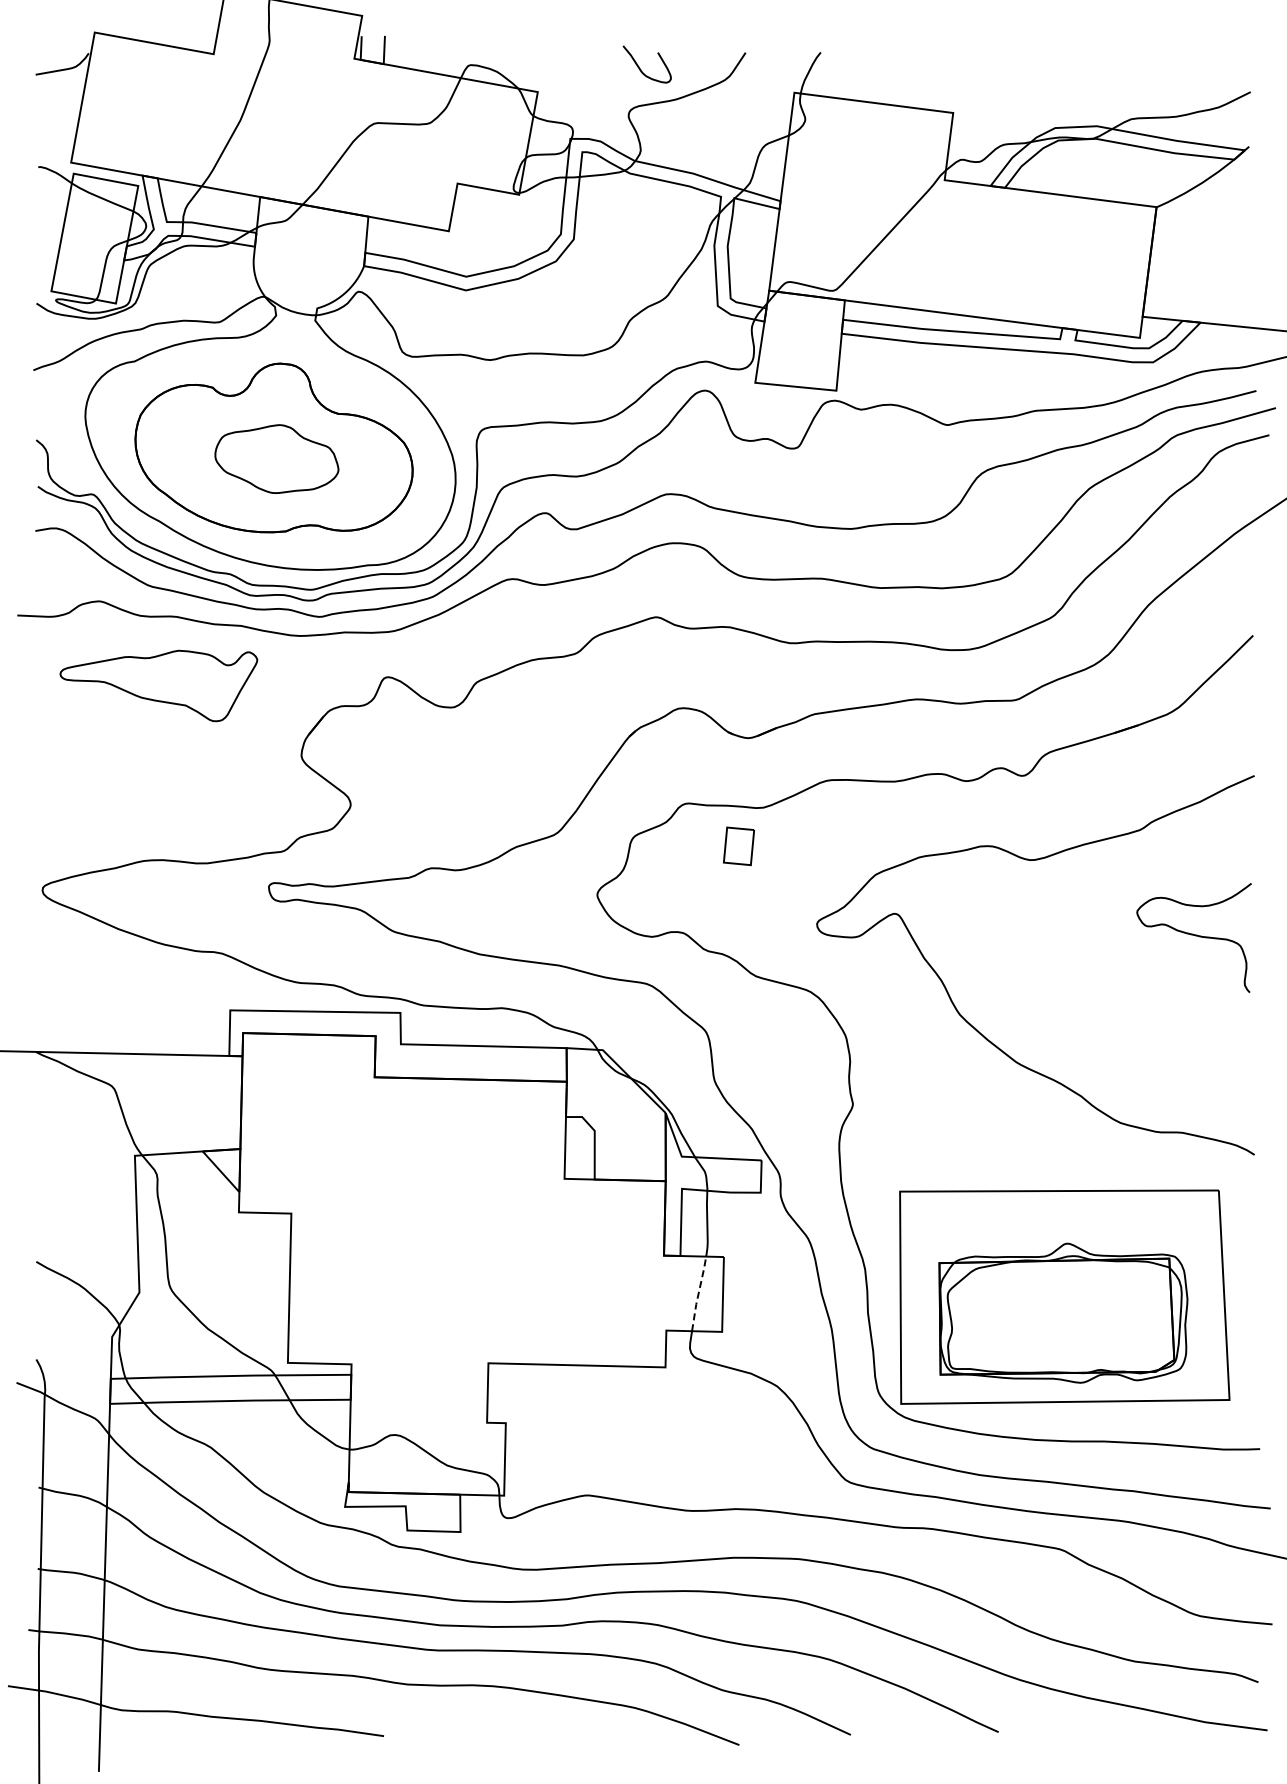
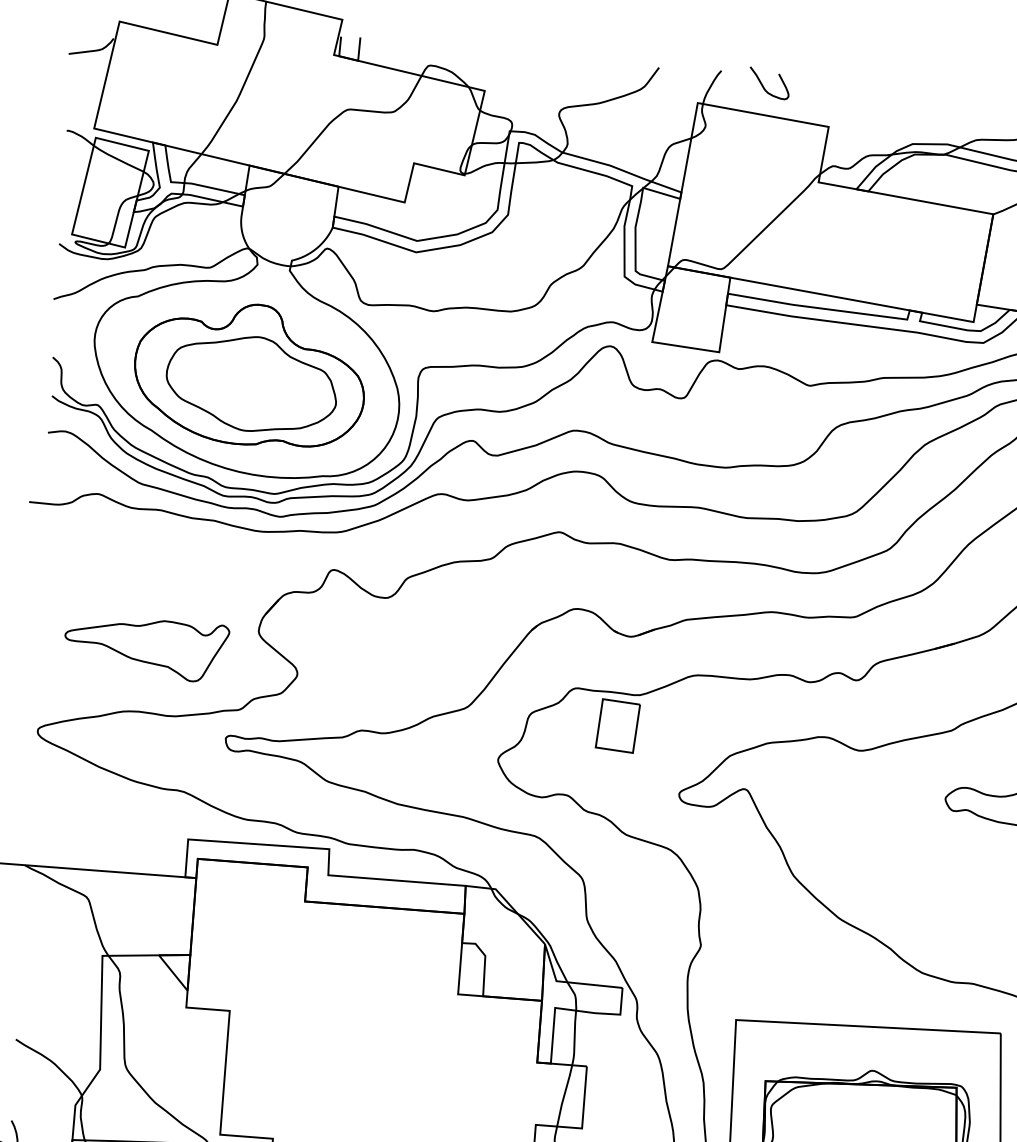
curve: (641, 69) -> (764, 87), moved
part: (276, 458) -> (251, 383), size x1.67
part: (158, 685) -> (146, 649), moved
part: (738, 846) -> (617, 726), size x1.67
line: (698, 1293) -> (564, 1095), dashed -> solid

